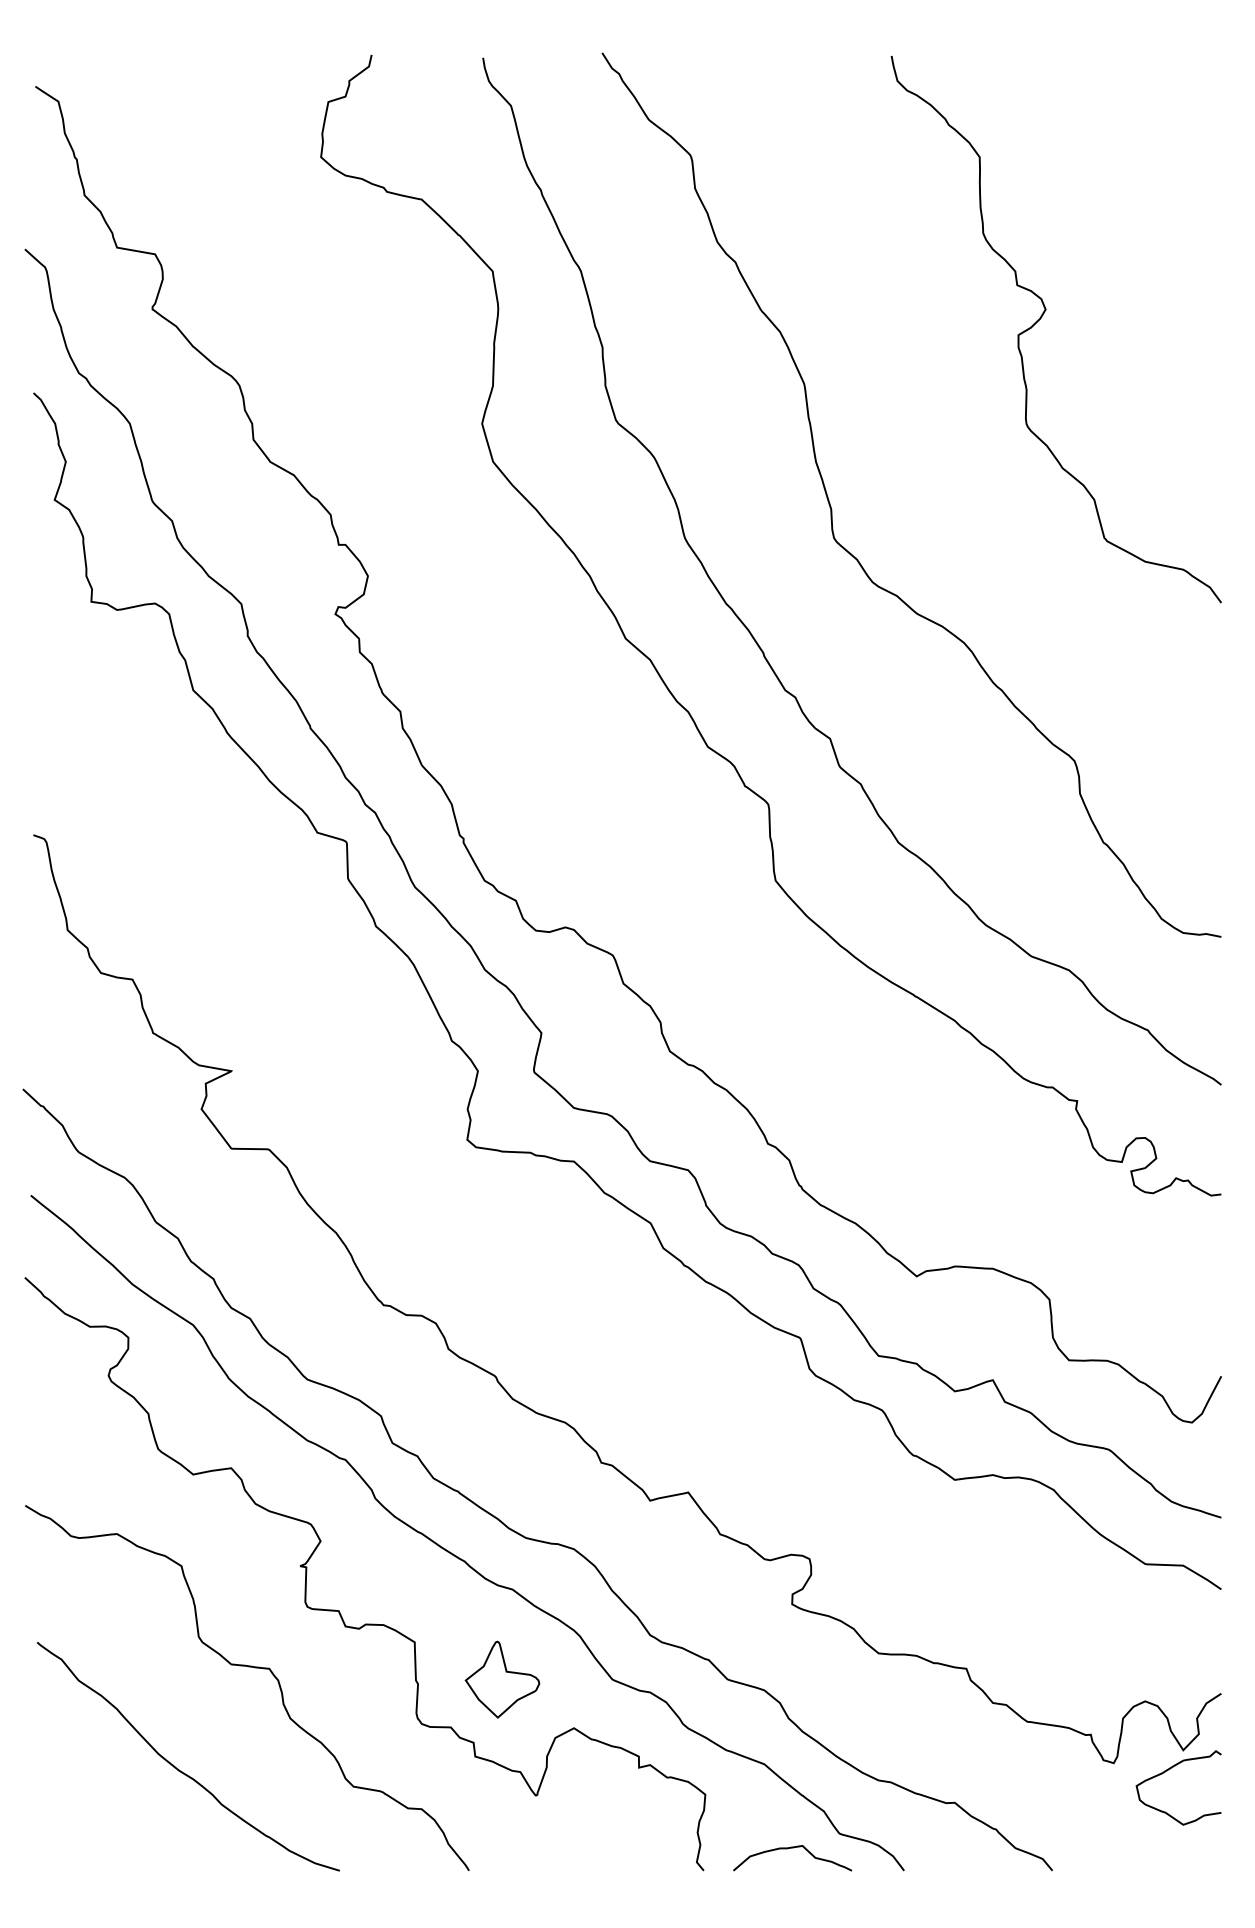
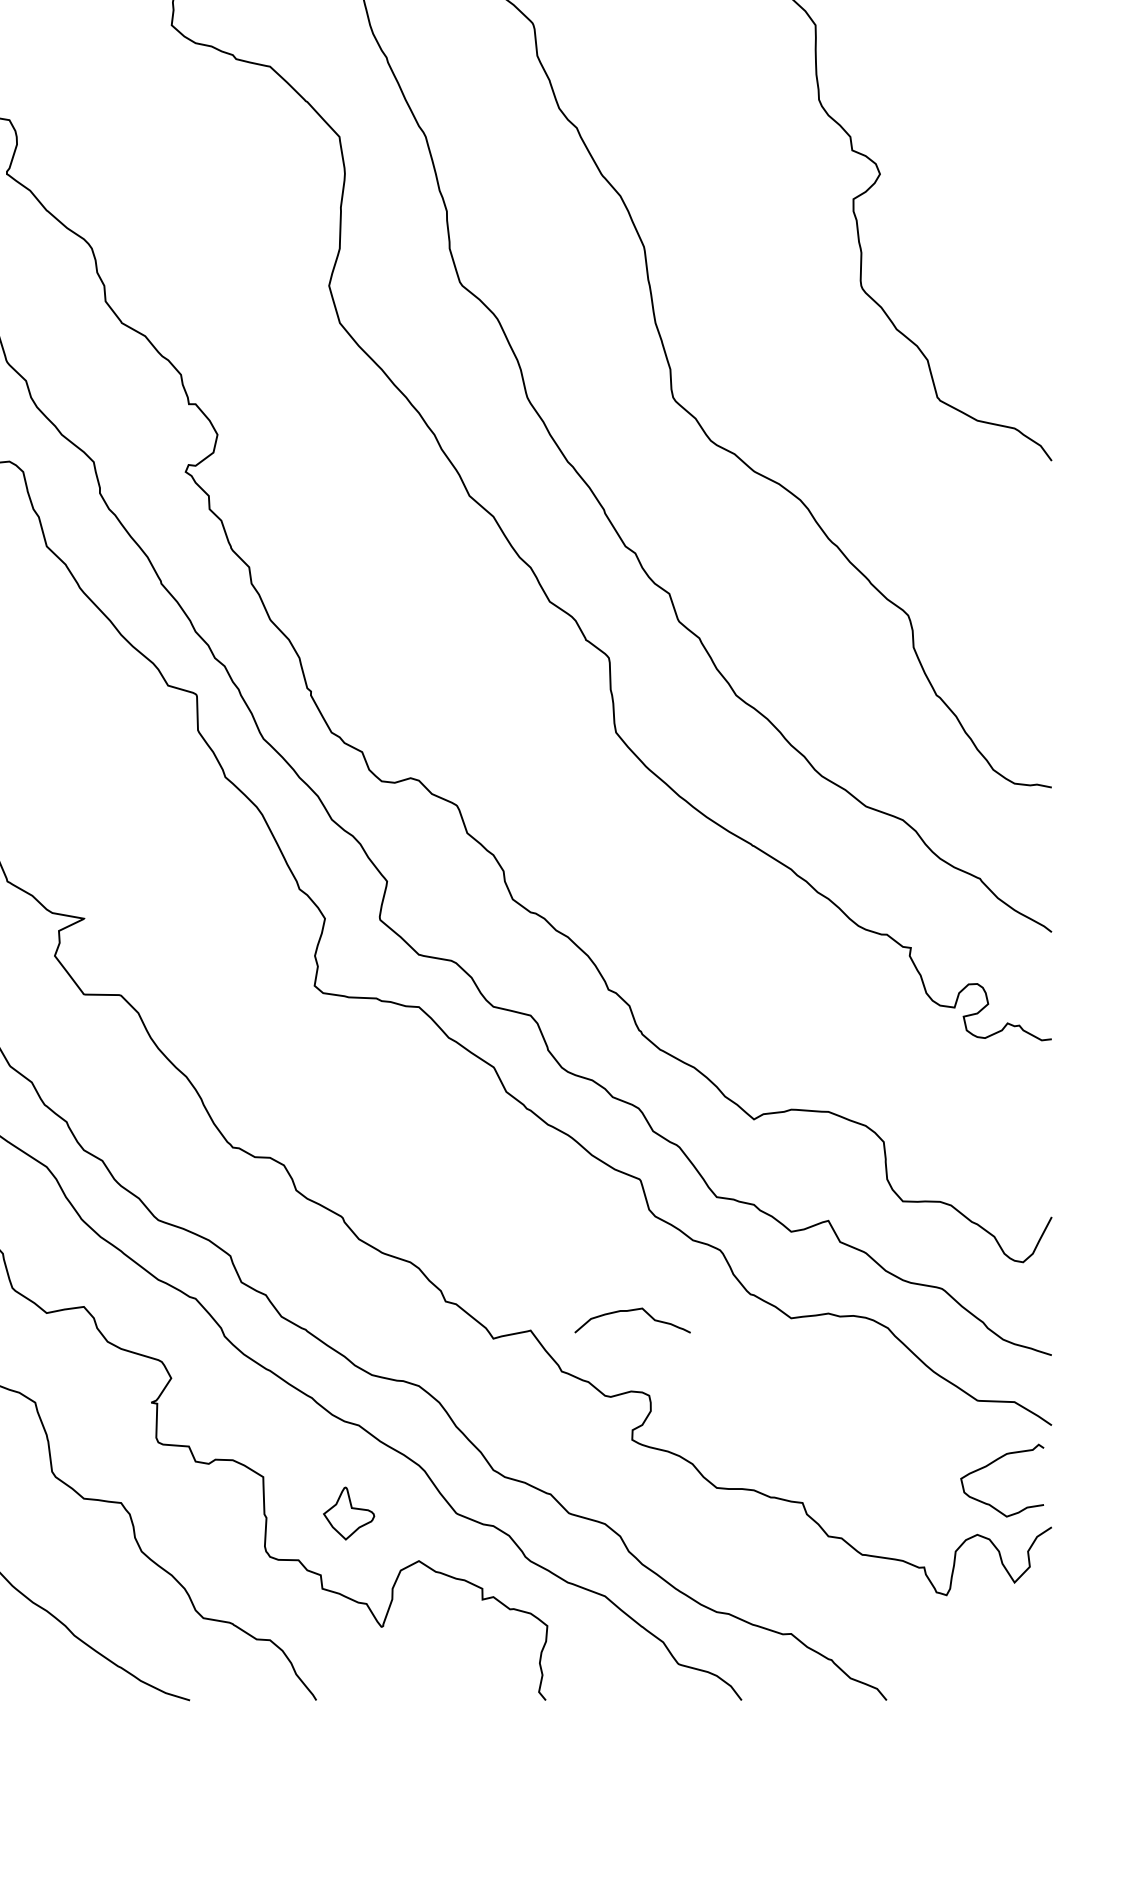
part: (502, 1679) -> (349, 1513), size x0.7
curve: (1167, 1771) -> (991, 1464), moved
curve: (792, 1848) -> (632, 1311), moved

